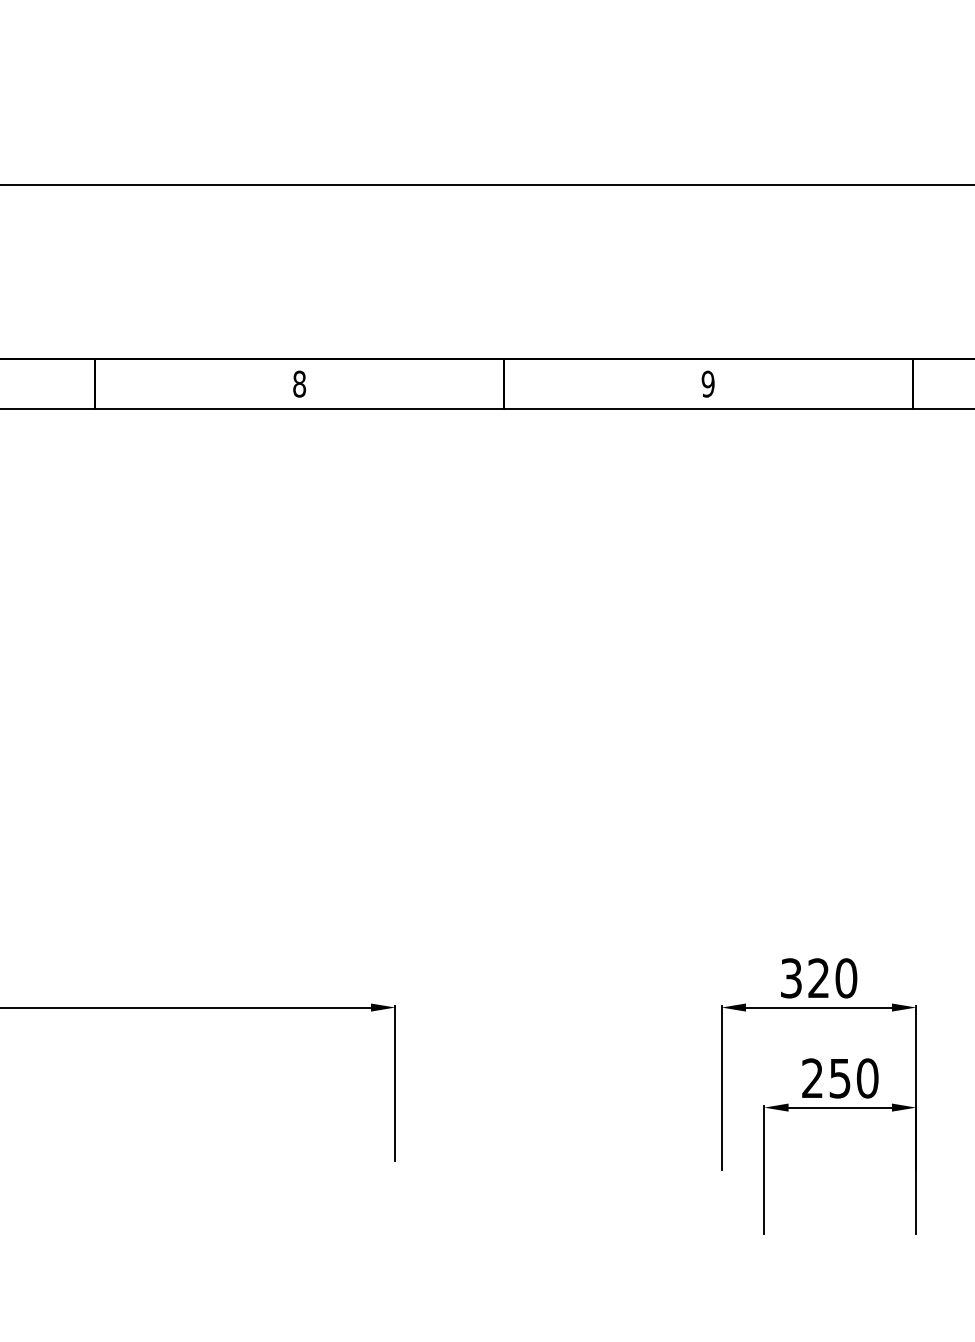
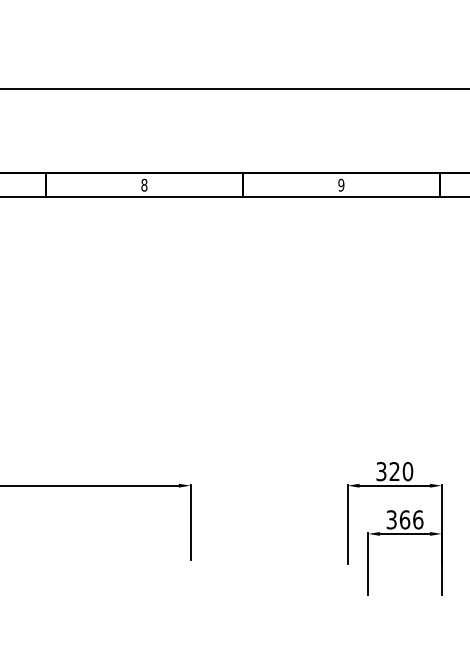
text: (839, 1077) -> (404, 519), 250 -> 366

